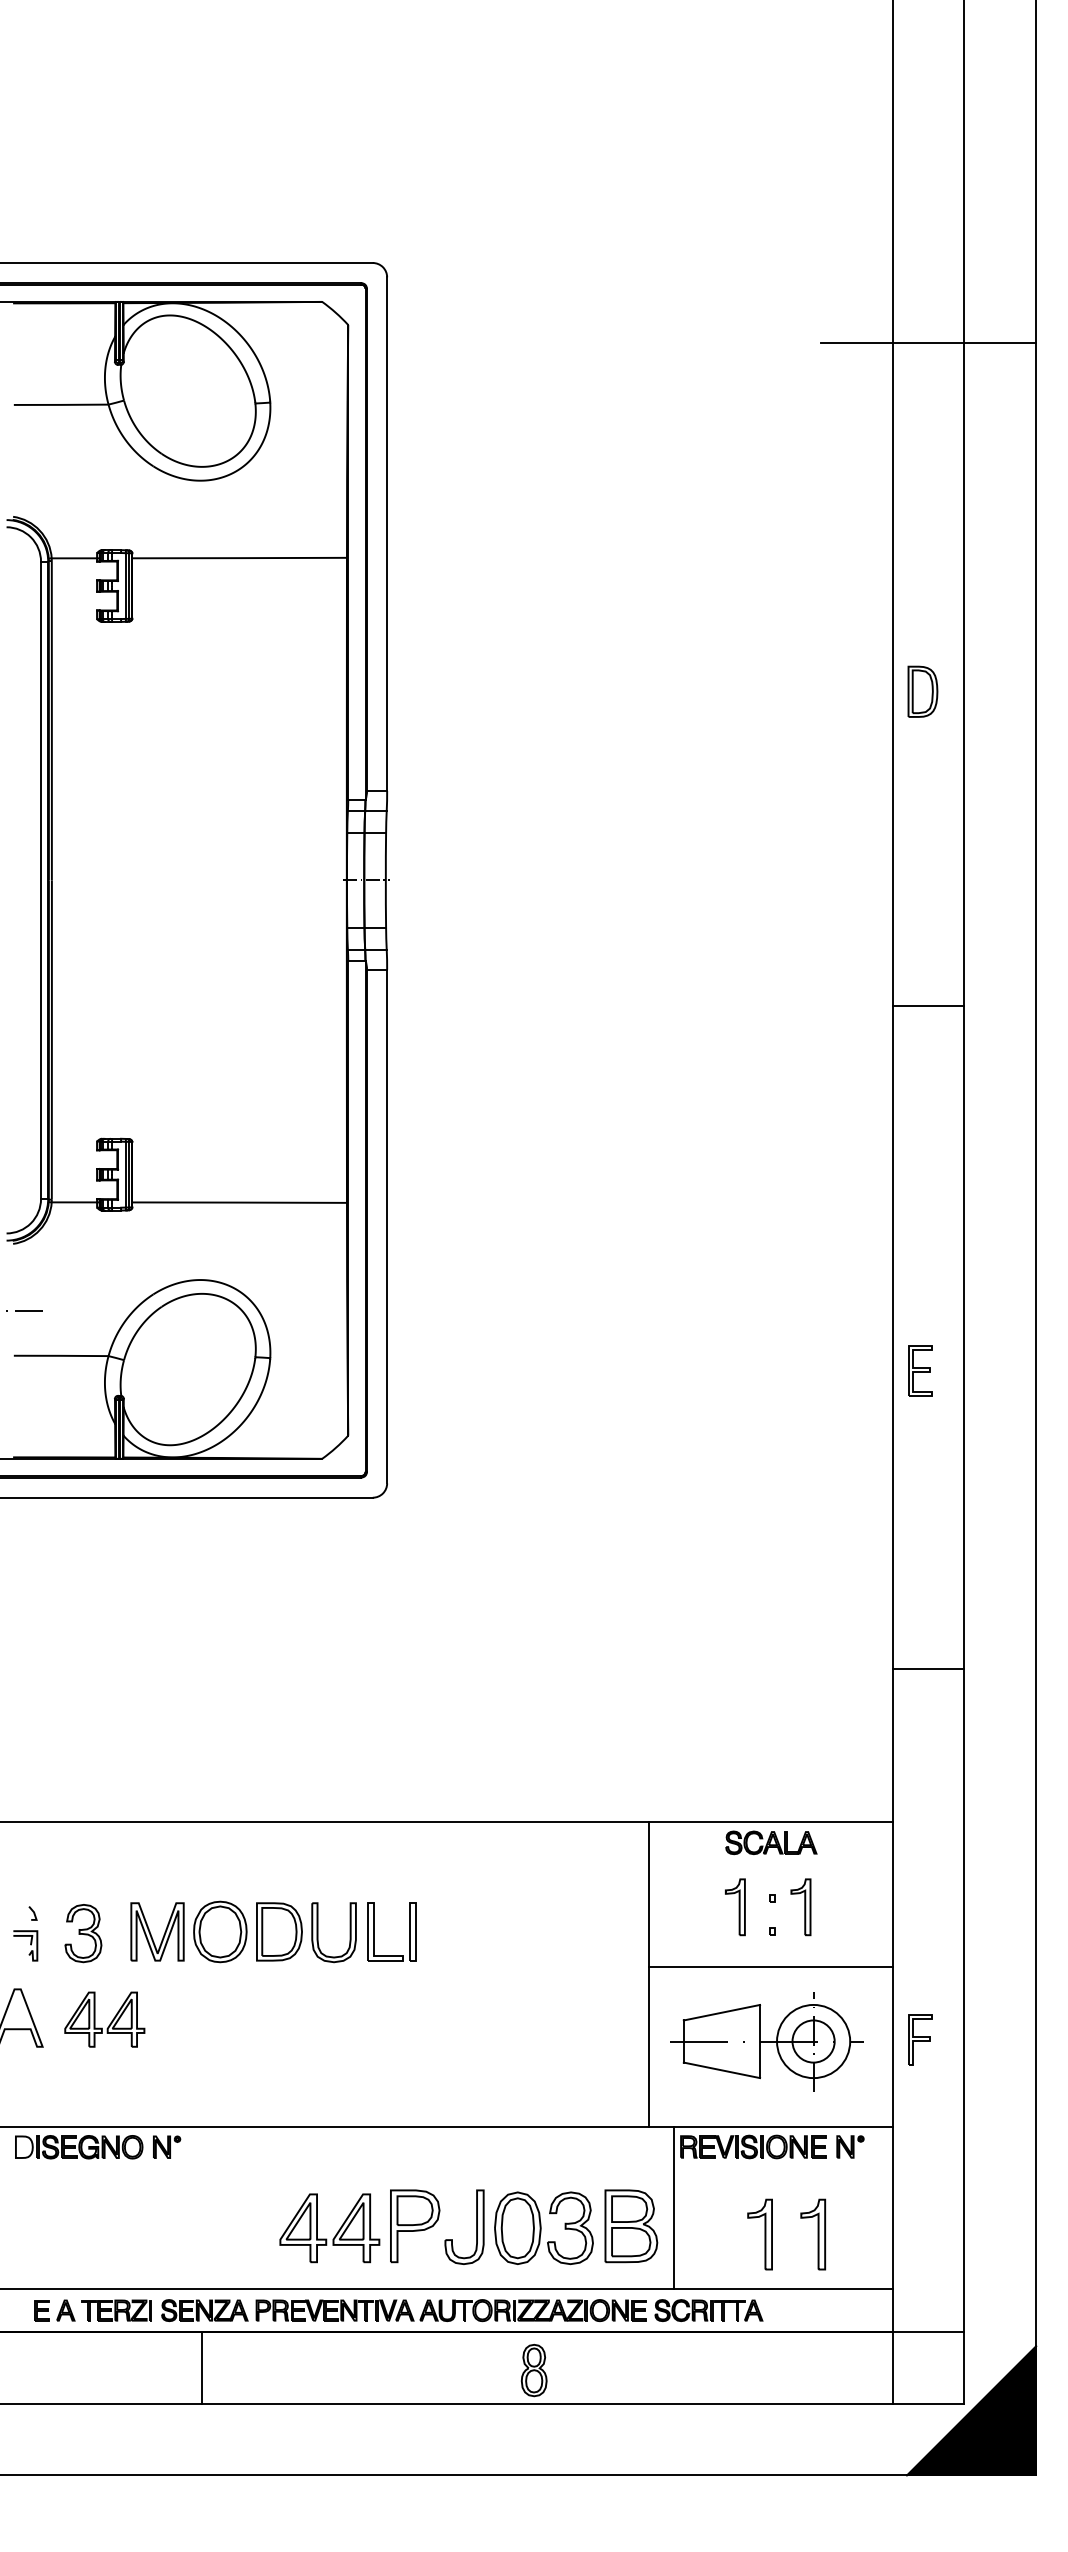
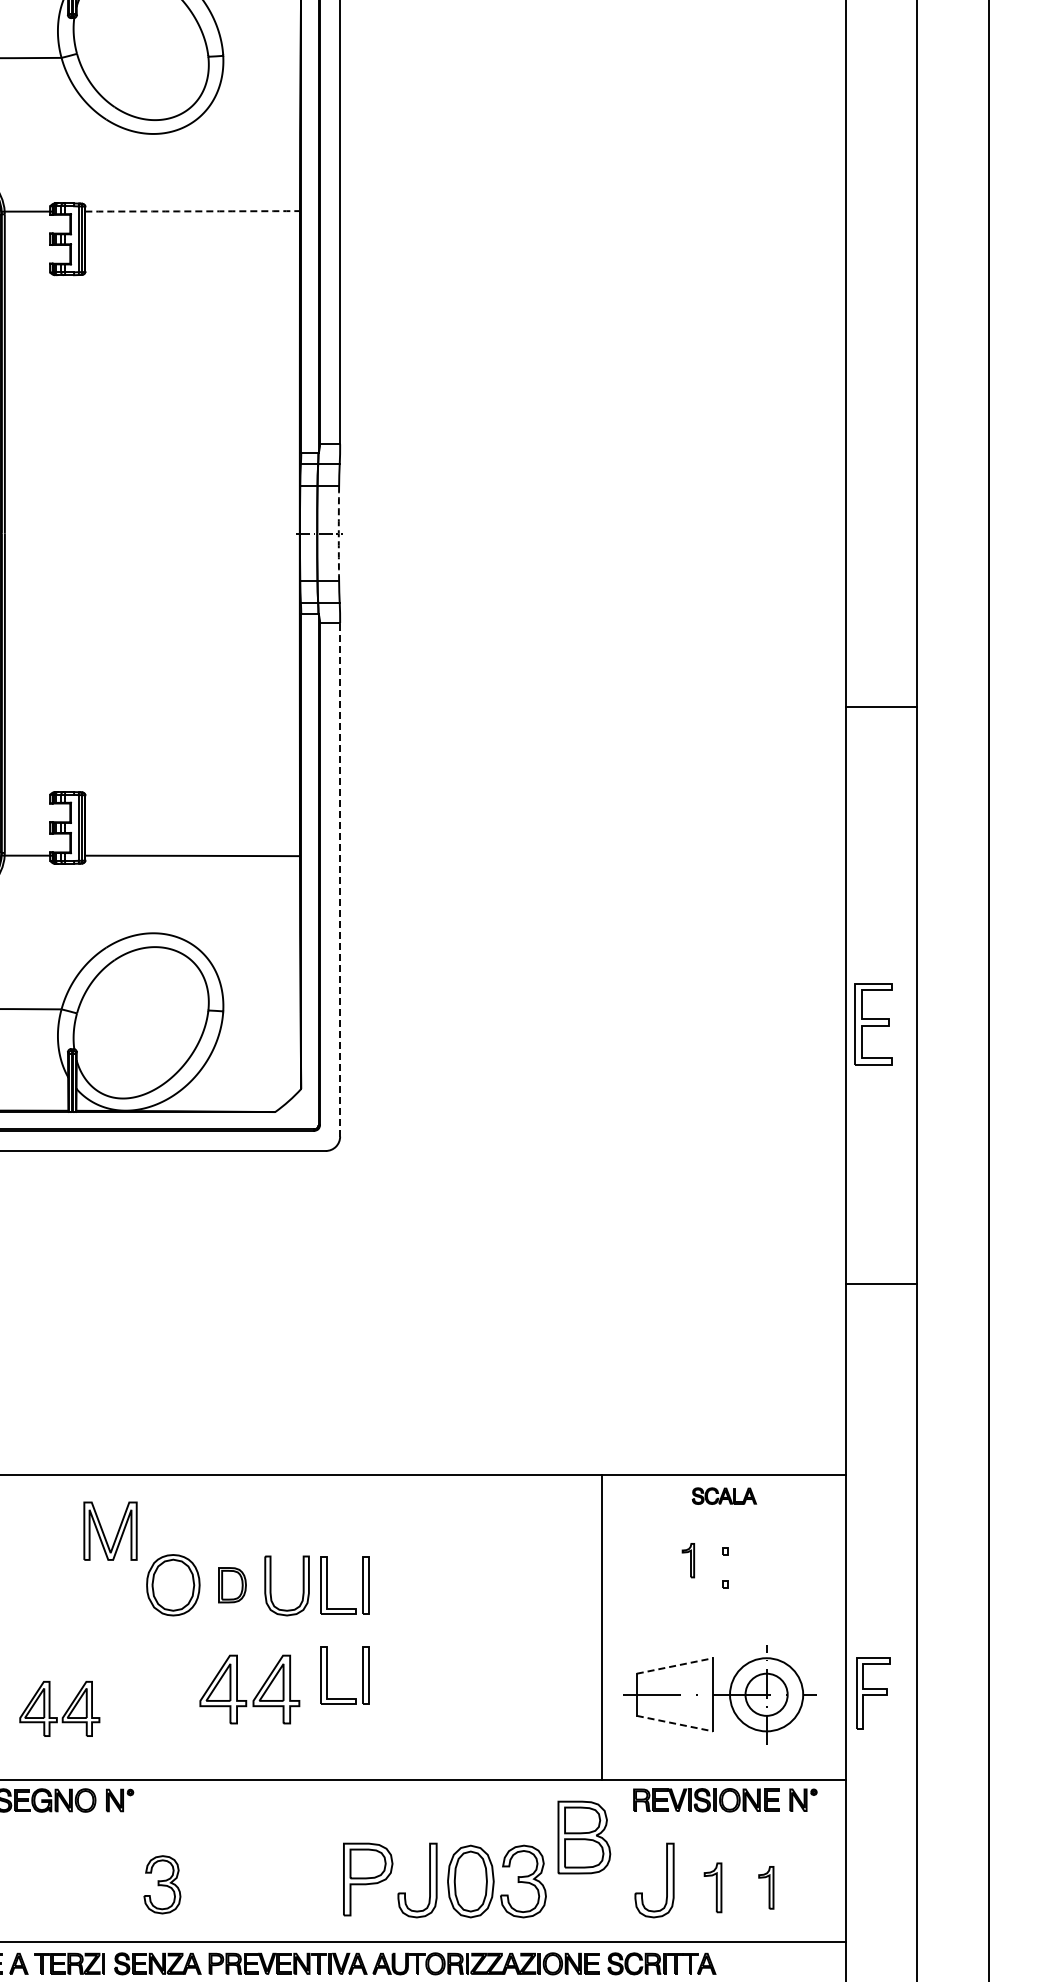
arc: (239, 558) -> (192, 211), solid -> dashed
part: (922, 691) -> (875, 344), removed
arc: (385, 880) -> (338, 533), solid -> dashed
line: (928, 1006) -> (881, 707), moved
line: (387, 1226) -> (340, 879), solid -> dashed
part: (920, 1370) -> (873, 1023), size x1.6
line: (928, 1669) -> (881, 1284), moved
part: (771, 1842) -> (724, 1495), size x0.7
part: (735, 1907) -> (688, 1560), size x0.6
part: (800, 1907) -> (753, 1560), removed
part: (279, 1931) -> (232, 1584), size x0.6
part: (83, 1933) -> (162, 1884), moved
part: (151, 1933) -> (104, 1532), moved
line: (770, 1967) -> (723, 1620), removed
line: (721, 2012) -> (674, 1665), solid -> dashed
part: (374, 2021) -> (327, 1674), added
part: (110, 2022) -> (65, 1711), moved
part: (920, 2039) -> (873, 1692), size x1.4
line: (721, 2070) -> (674, 1723), solid -> dashed
line: (674, 2207) -> (627, 1860), removed
part: (631, 2226) -> (584, 1837), moved
part: (713, 2226) -> (666, 1879), added
part: (335, 2234) -> (255, 1695), moved
part: (759, 2234) -> (712, 1887), size x0.7
part: (813, 2234) -> (766, 1887), size x0.6

